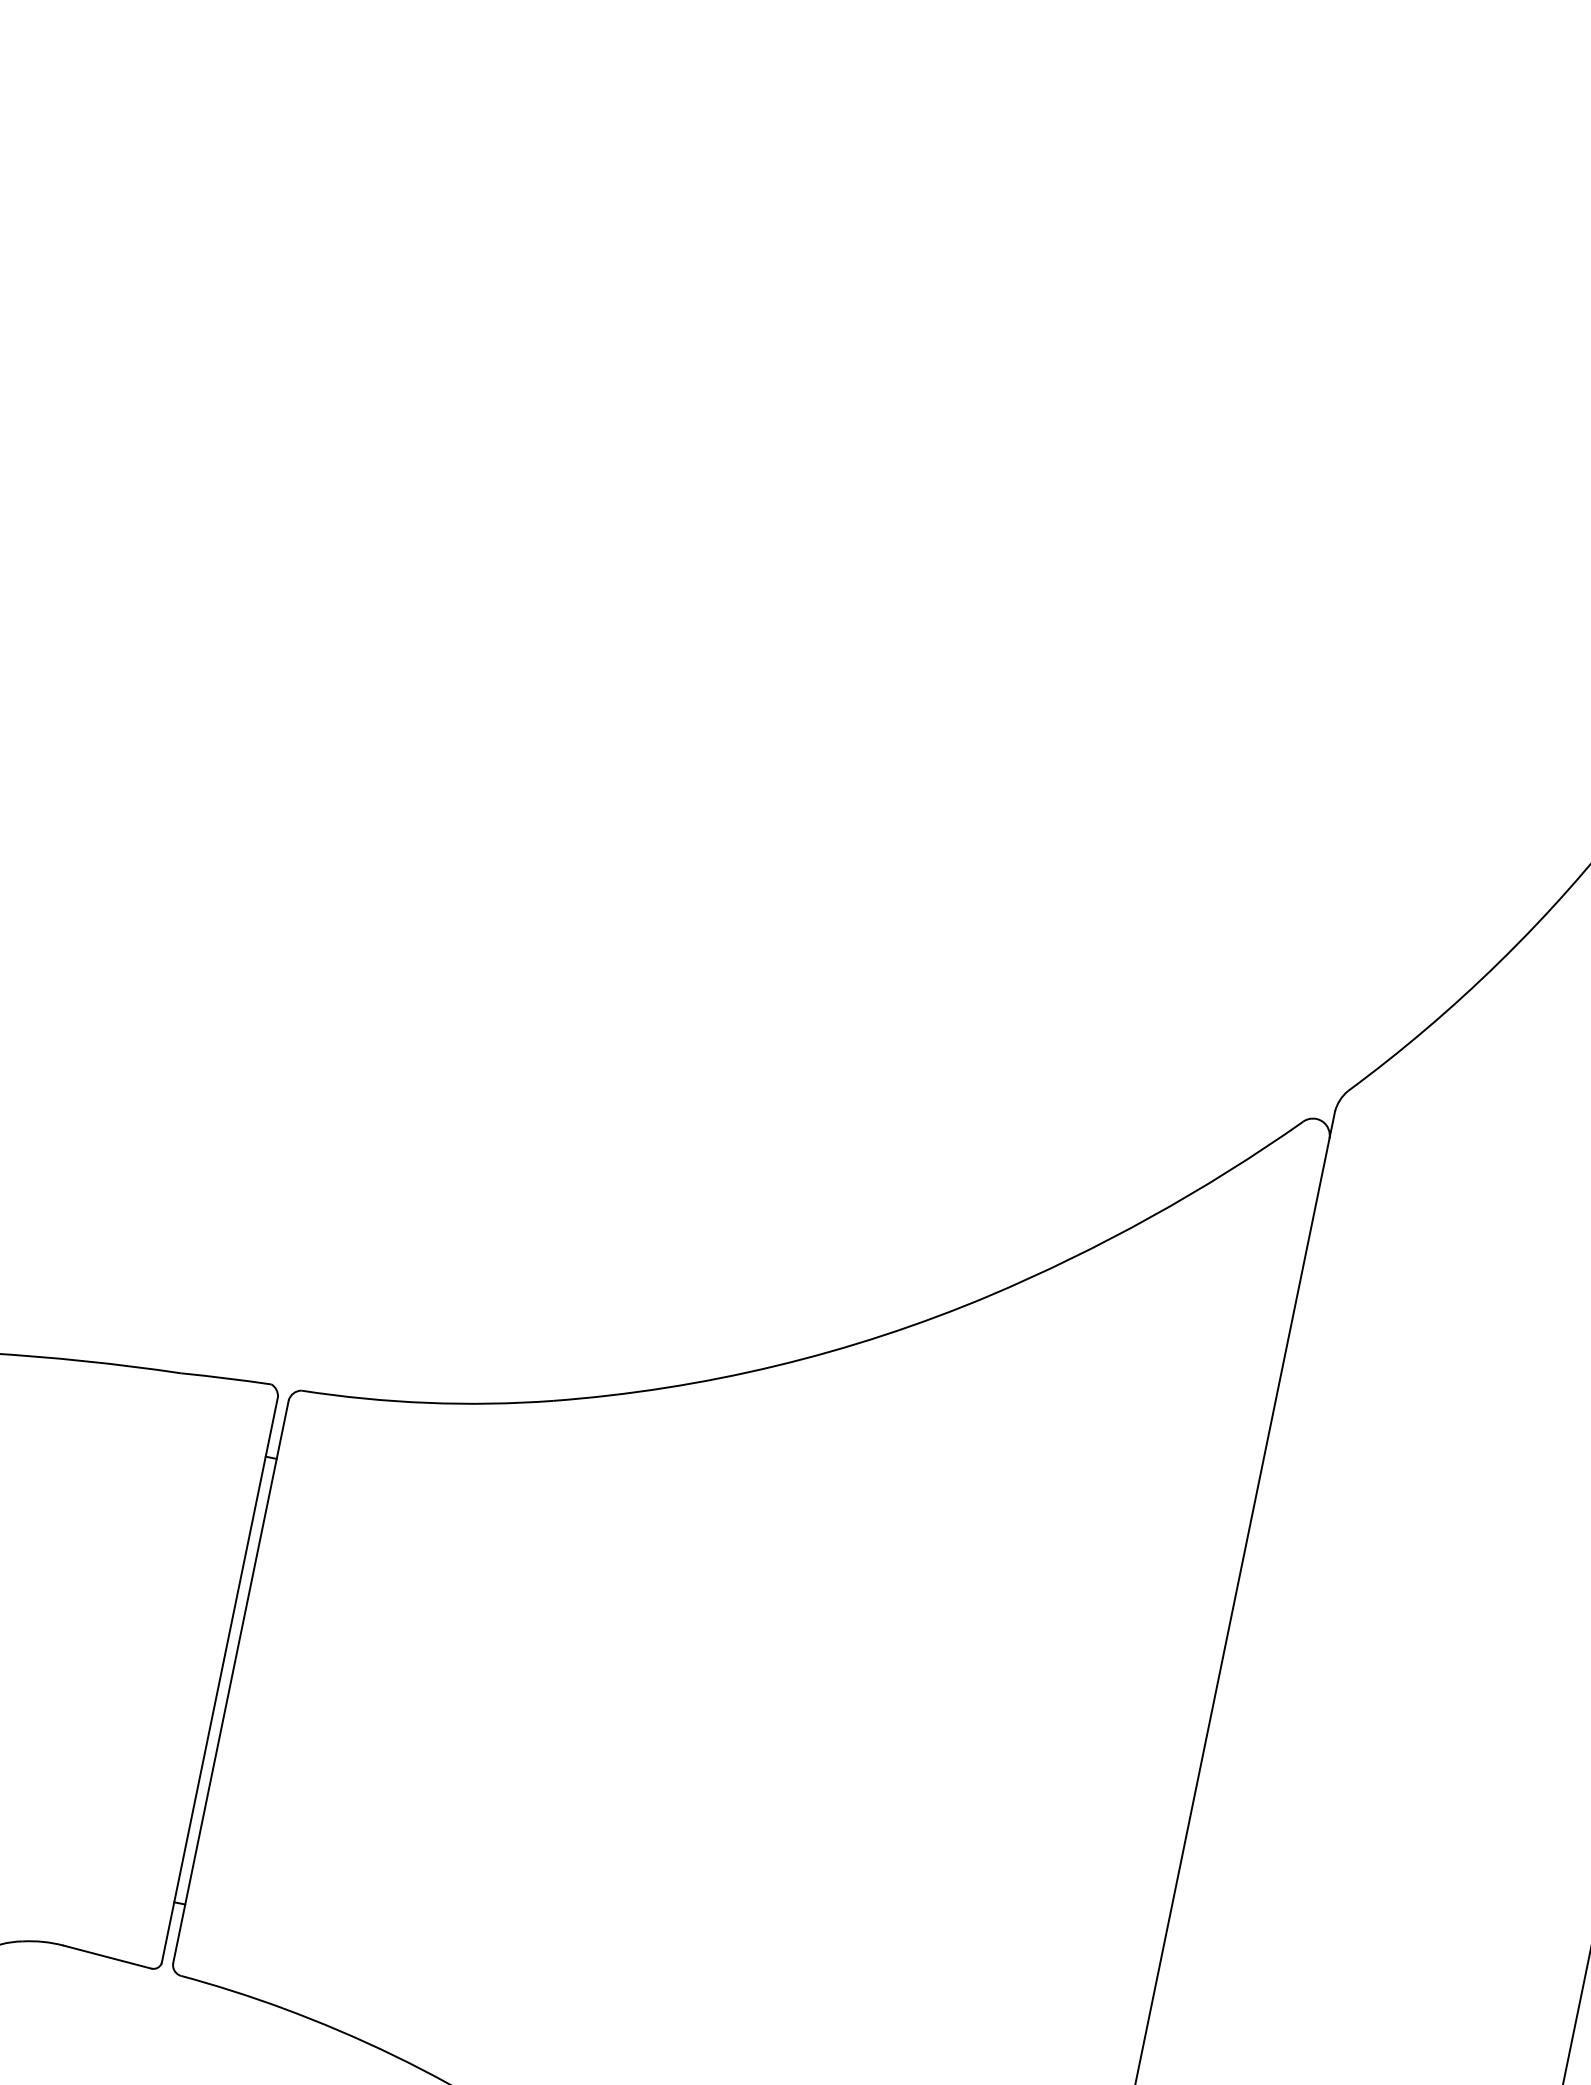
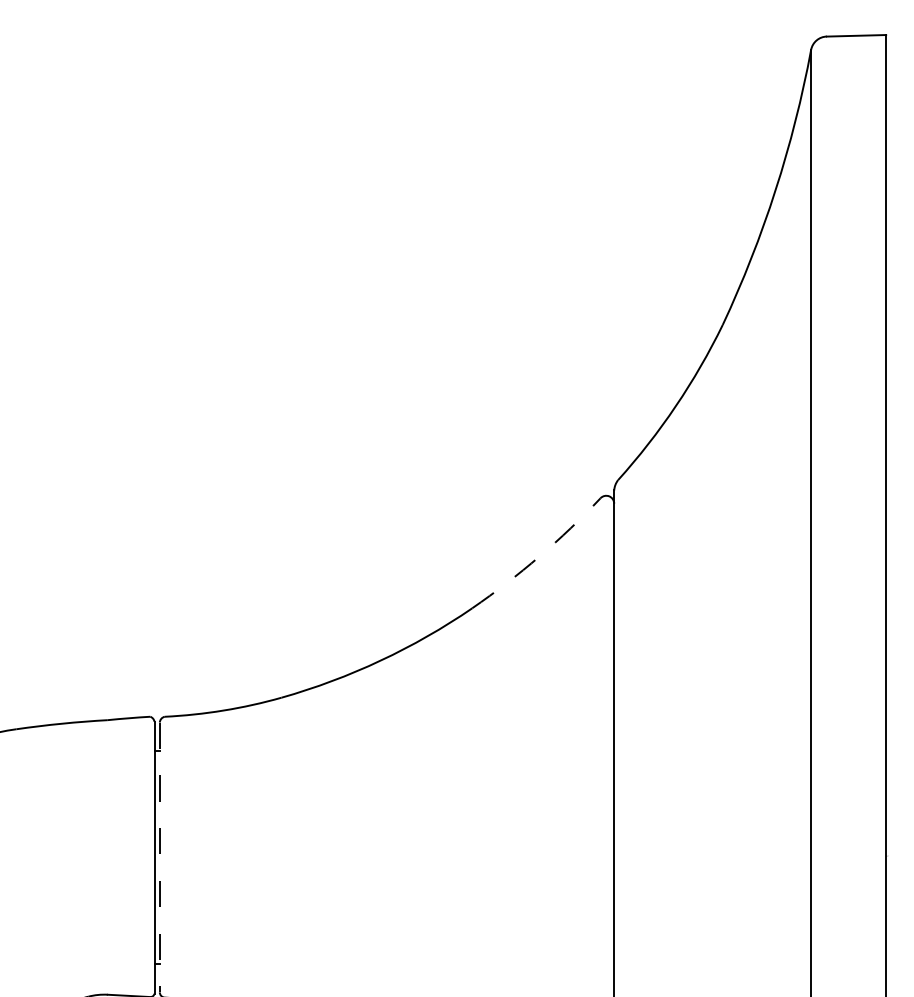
arc: (1151, 1216) -> (539, 556), solid -> dashed
line: (230, 1681) -> (159, 857), solid -> dashed

